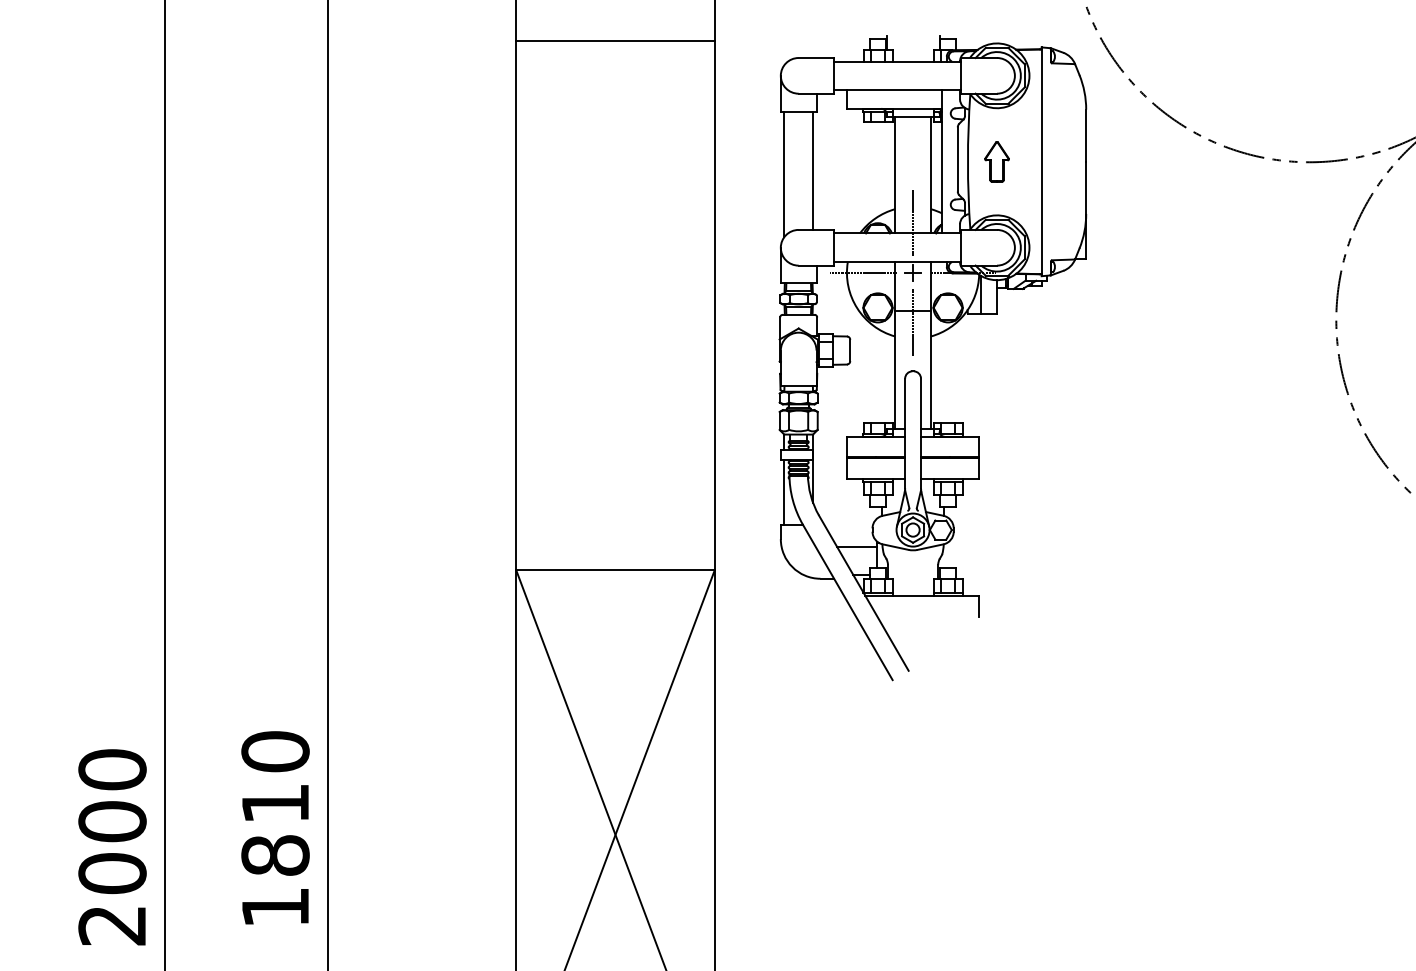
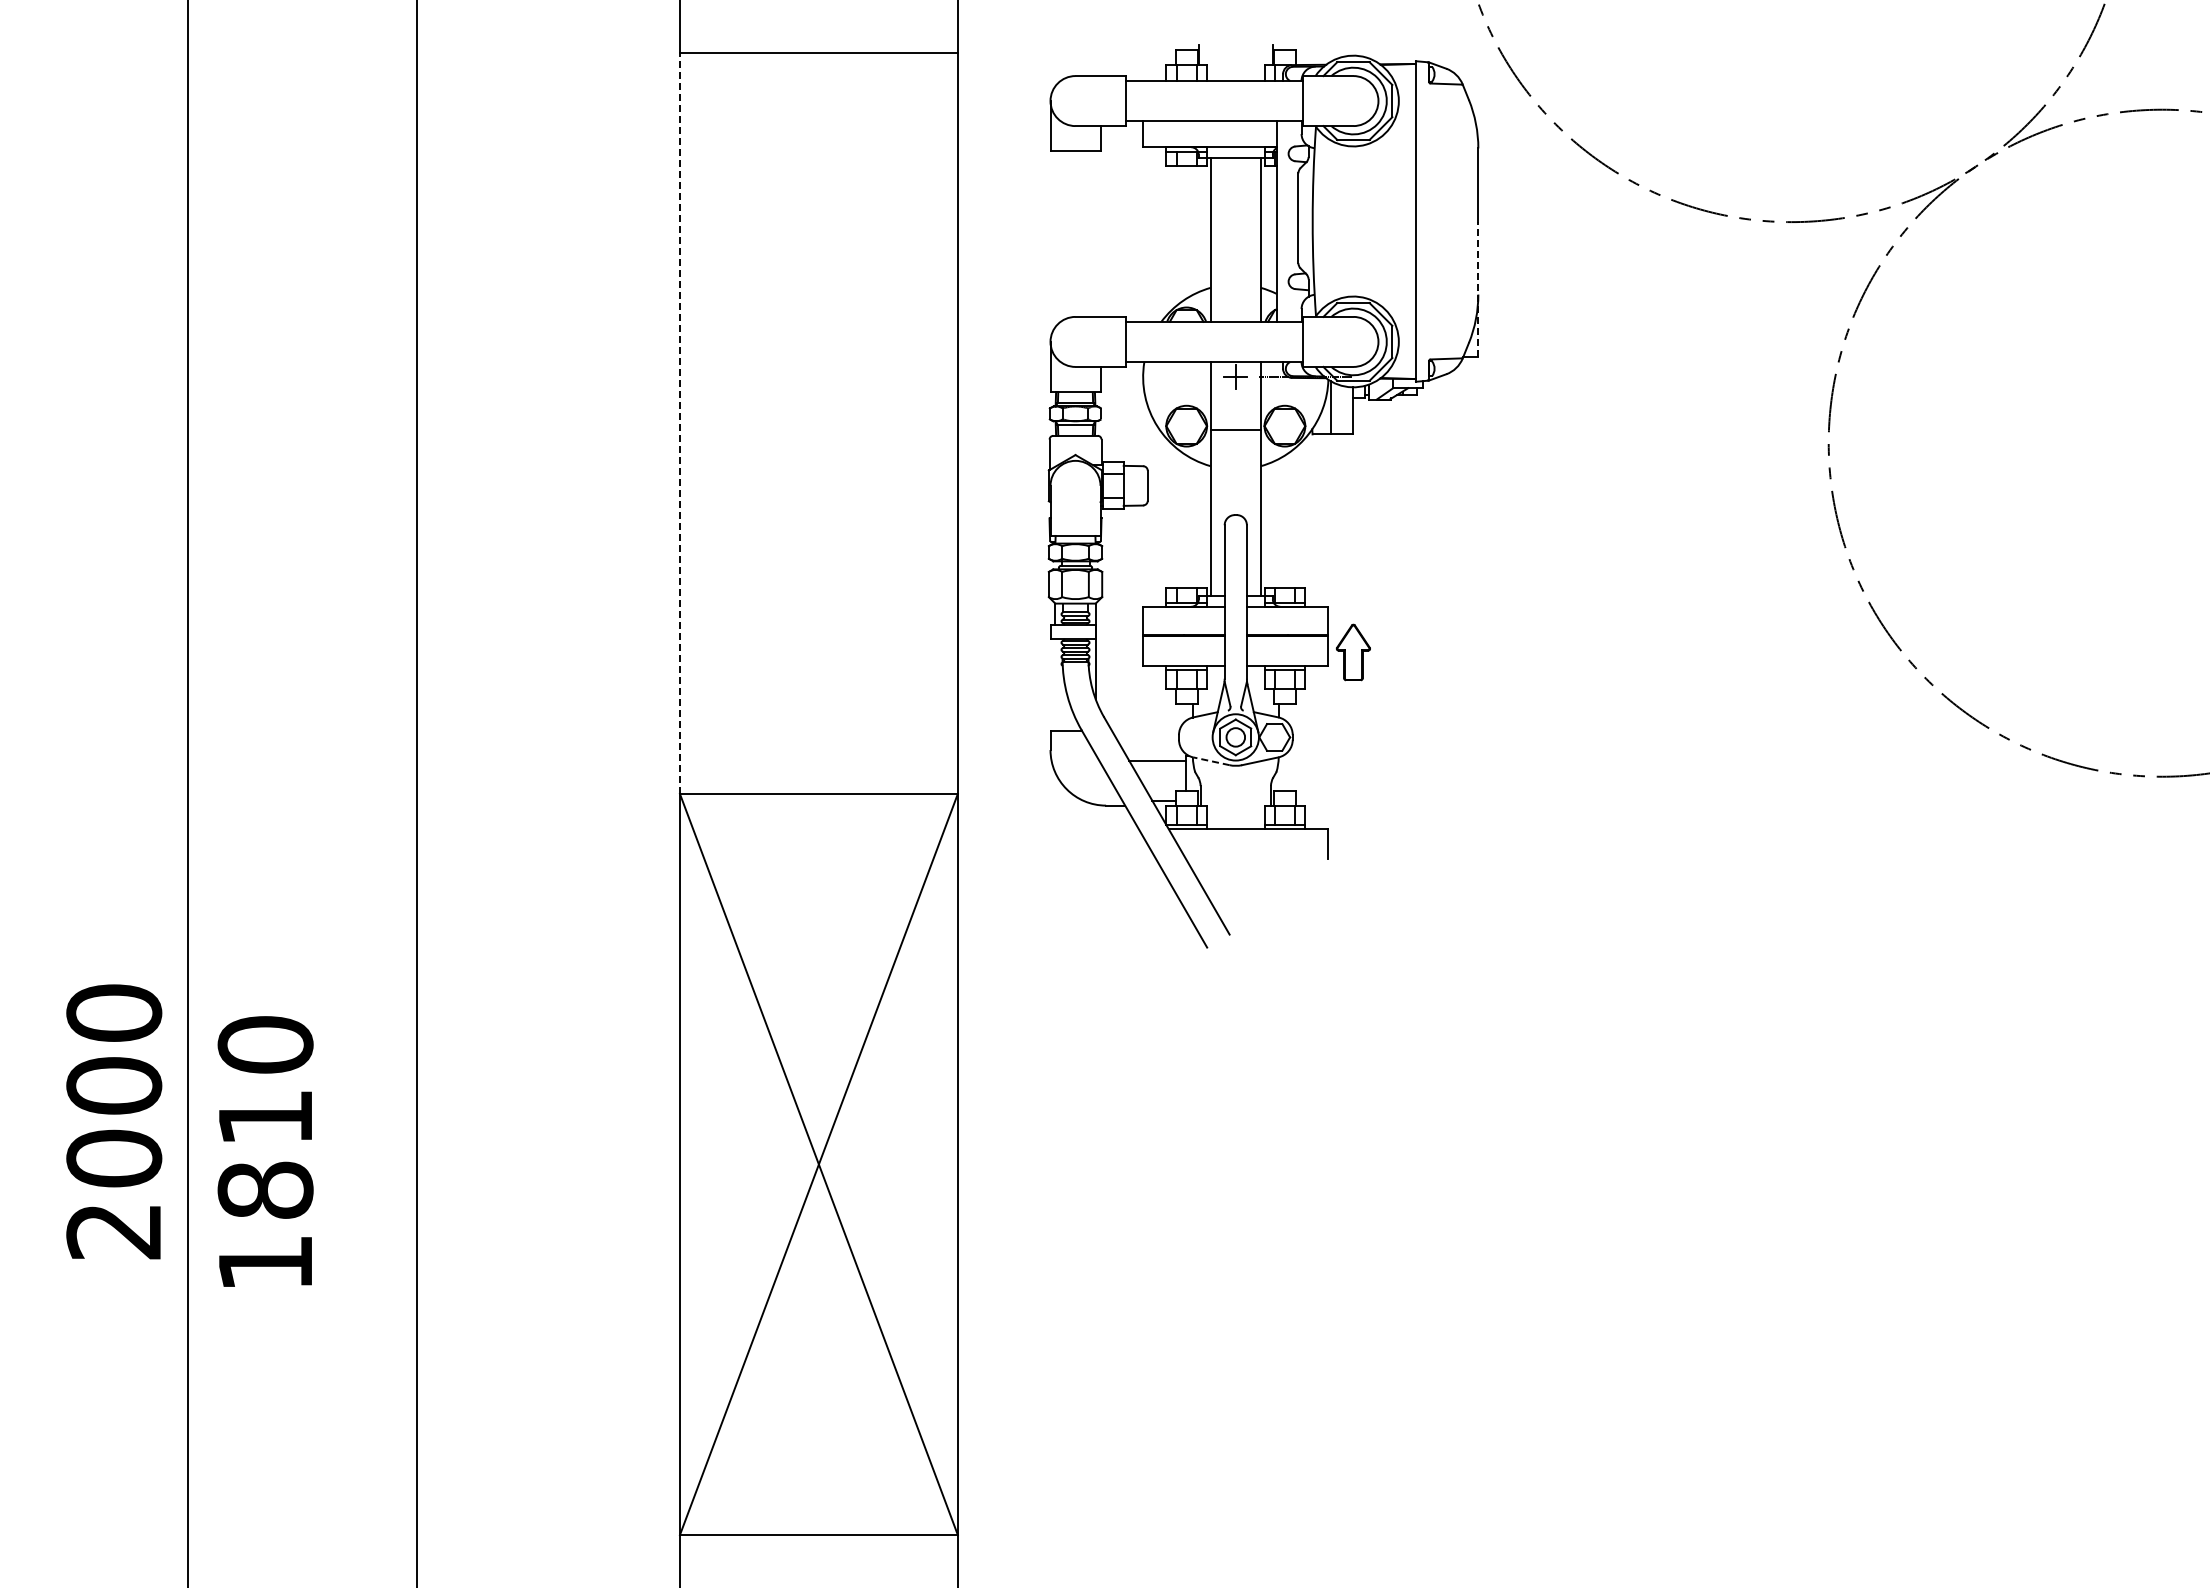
part: (996, 161) -> (1352, 652), moved
line: (812, 170) -> (1095, 233), removed
line: (784, 174) -> (1055, 239), removed
line: (1086, 210) -> (1478, 289), solid -> dashed
line: (912, 223) -> (1235, 307), removed
line: (862, 273) -> (1165, 377), removed
line: (515, 306) -> (679, 423), solid -> dashed
line: (912, 322) -> (1235, 446), removed
line: (784, 492) -> (1055, 684), removed
line: (895, 547) -> (1211, 761), solid -> dashed
text: (275, 827) -> (265, 1151), moved
text: (112, 847) -> (114, 1121), moved

